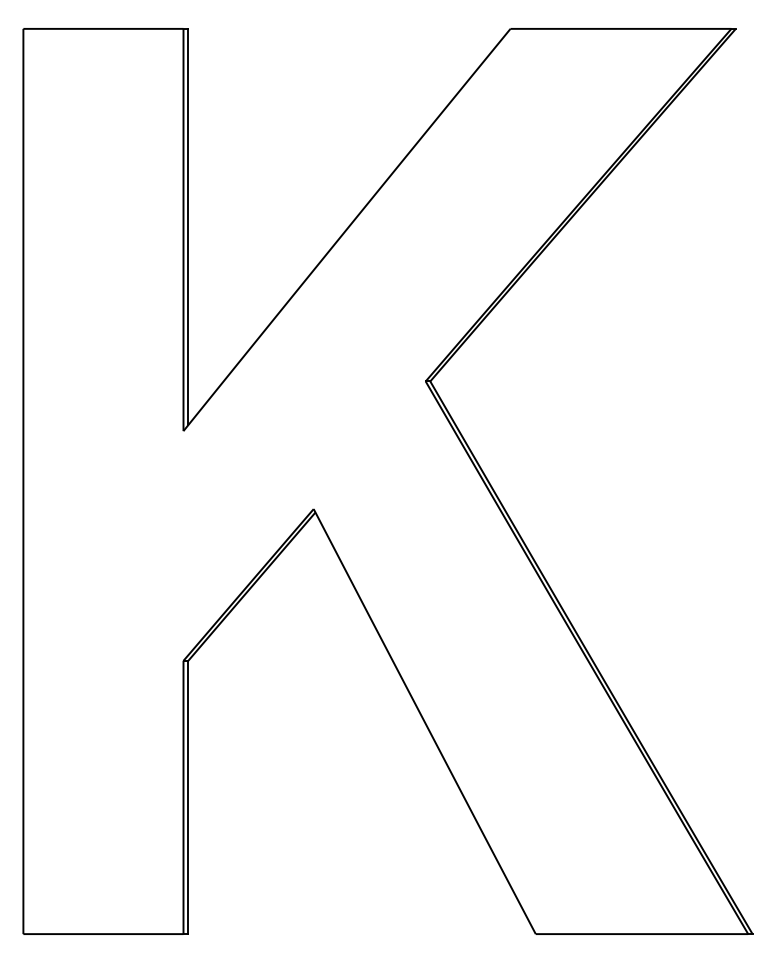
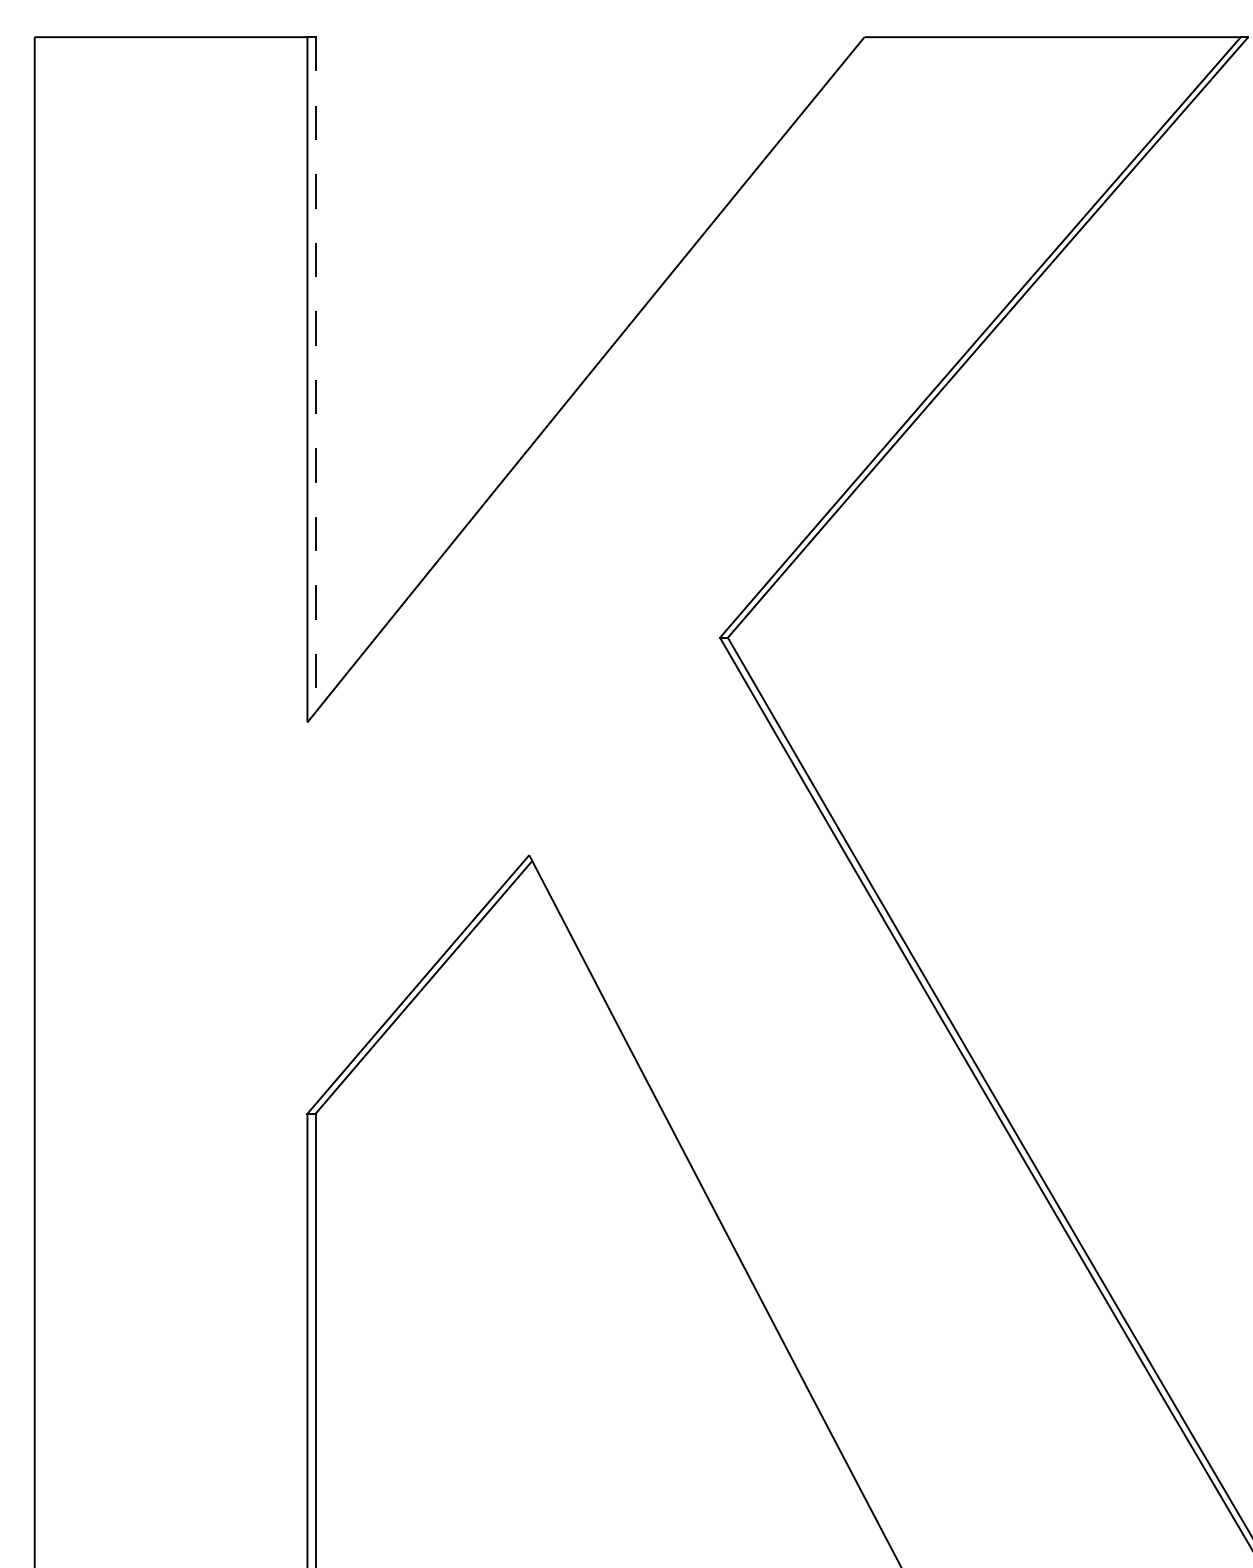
line: (188, 227) -> (315, 375), solid -> dashed

